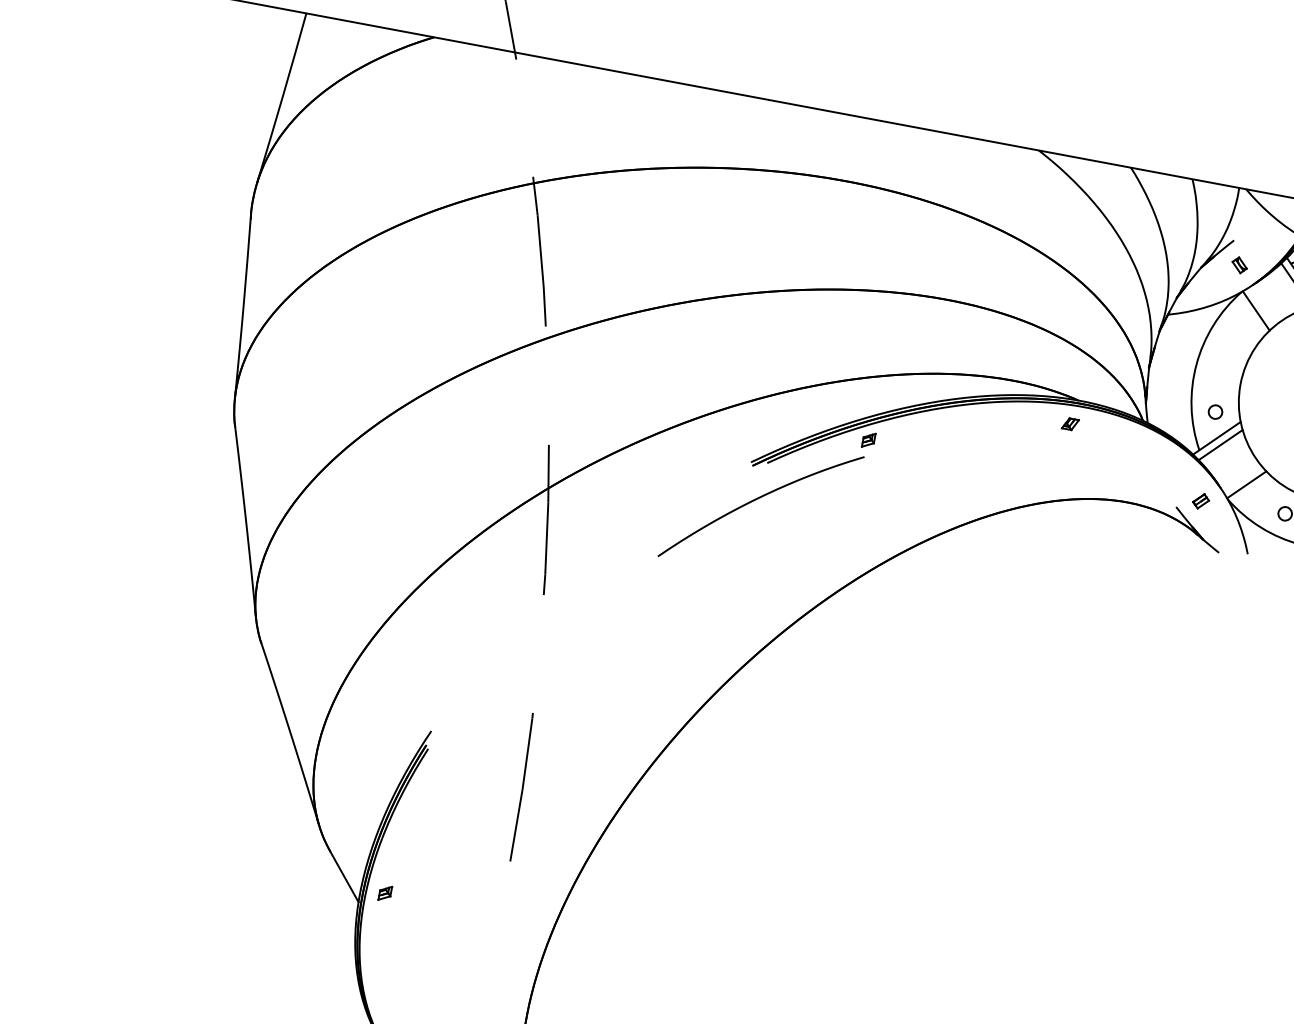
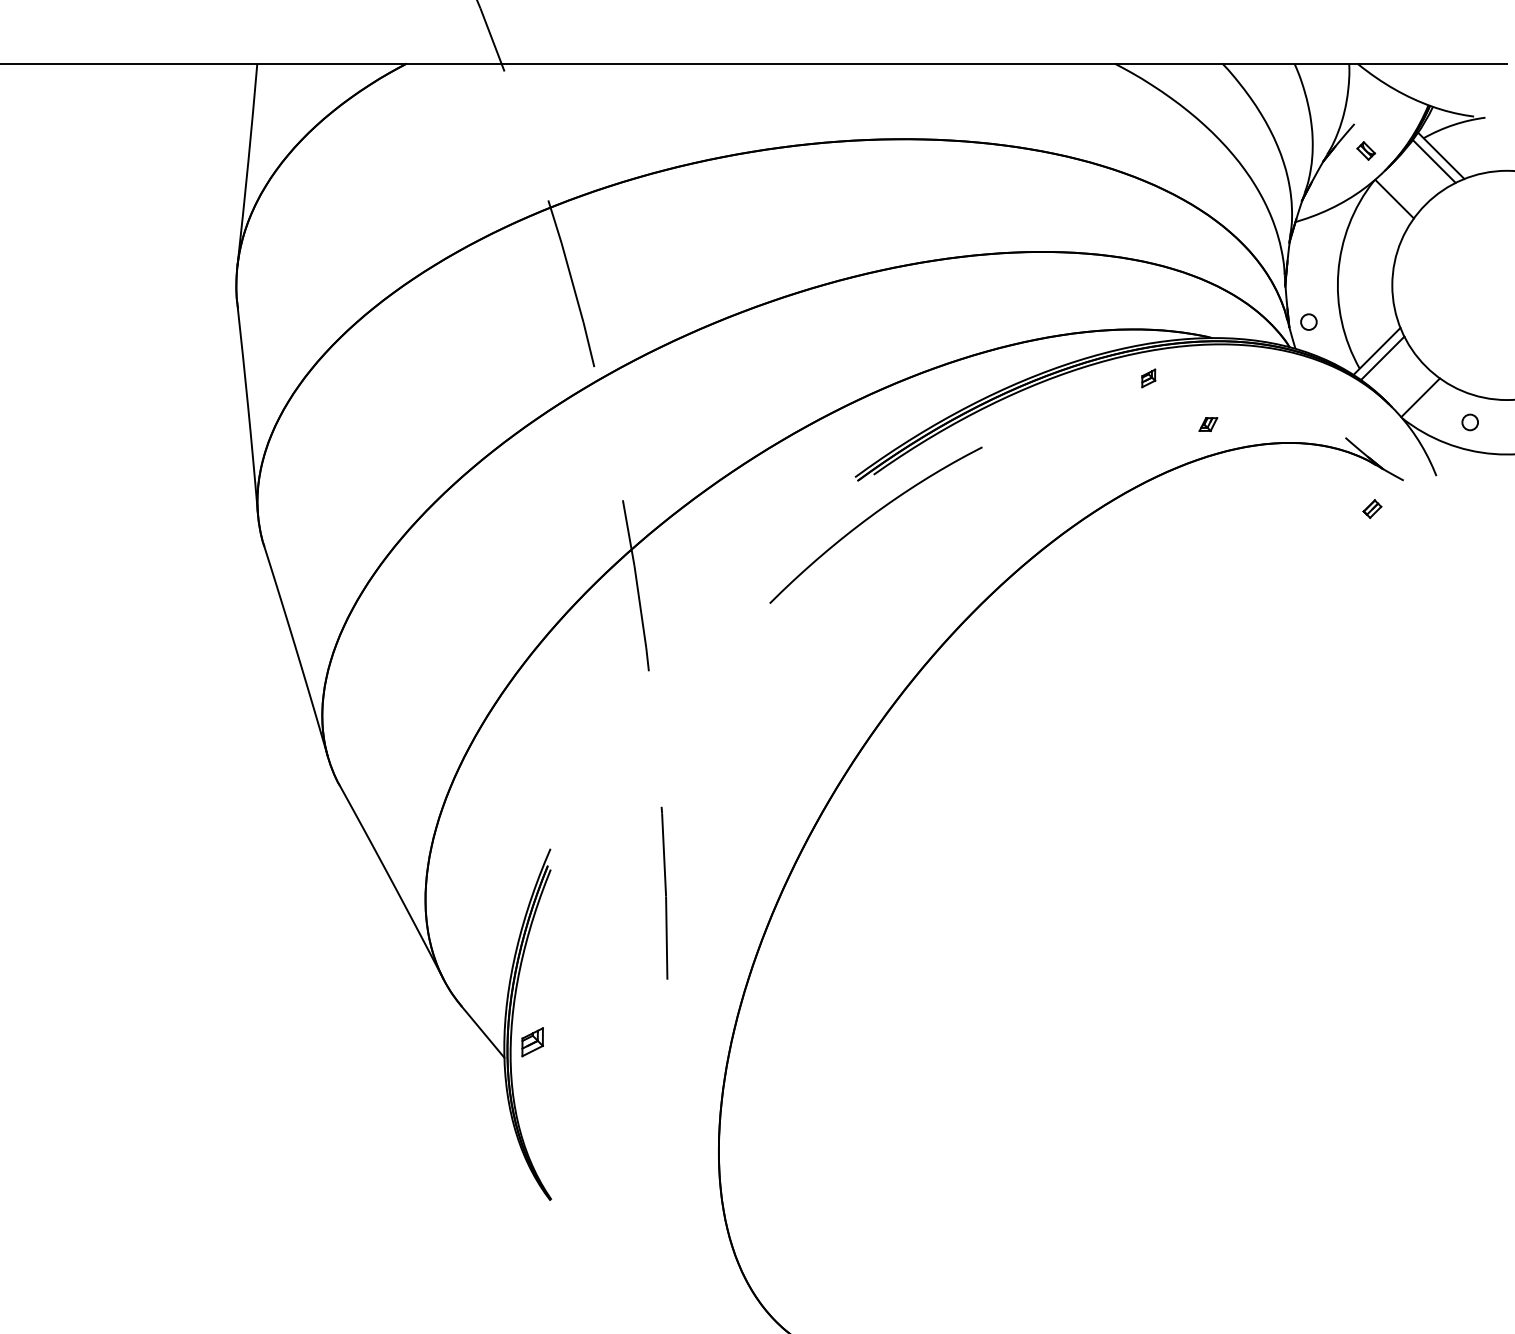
circle: (1215, 411) -> (1308, 321), moved
part: (1070, 424) -> (1208, 424), moved
part: (868, 440) -> (1148, 378), moved
part: (1201, 500) -> (1372, 508), moved
part: (385, 892) -> (532, 1041), size x1.6

